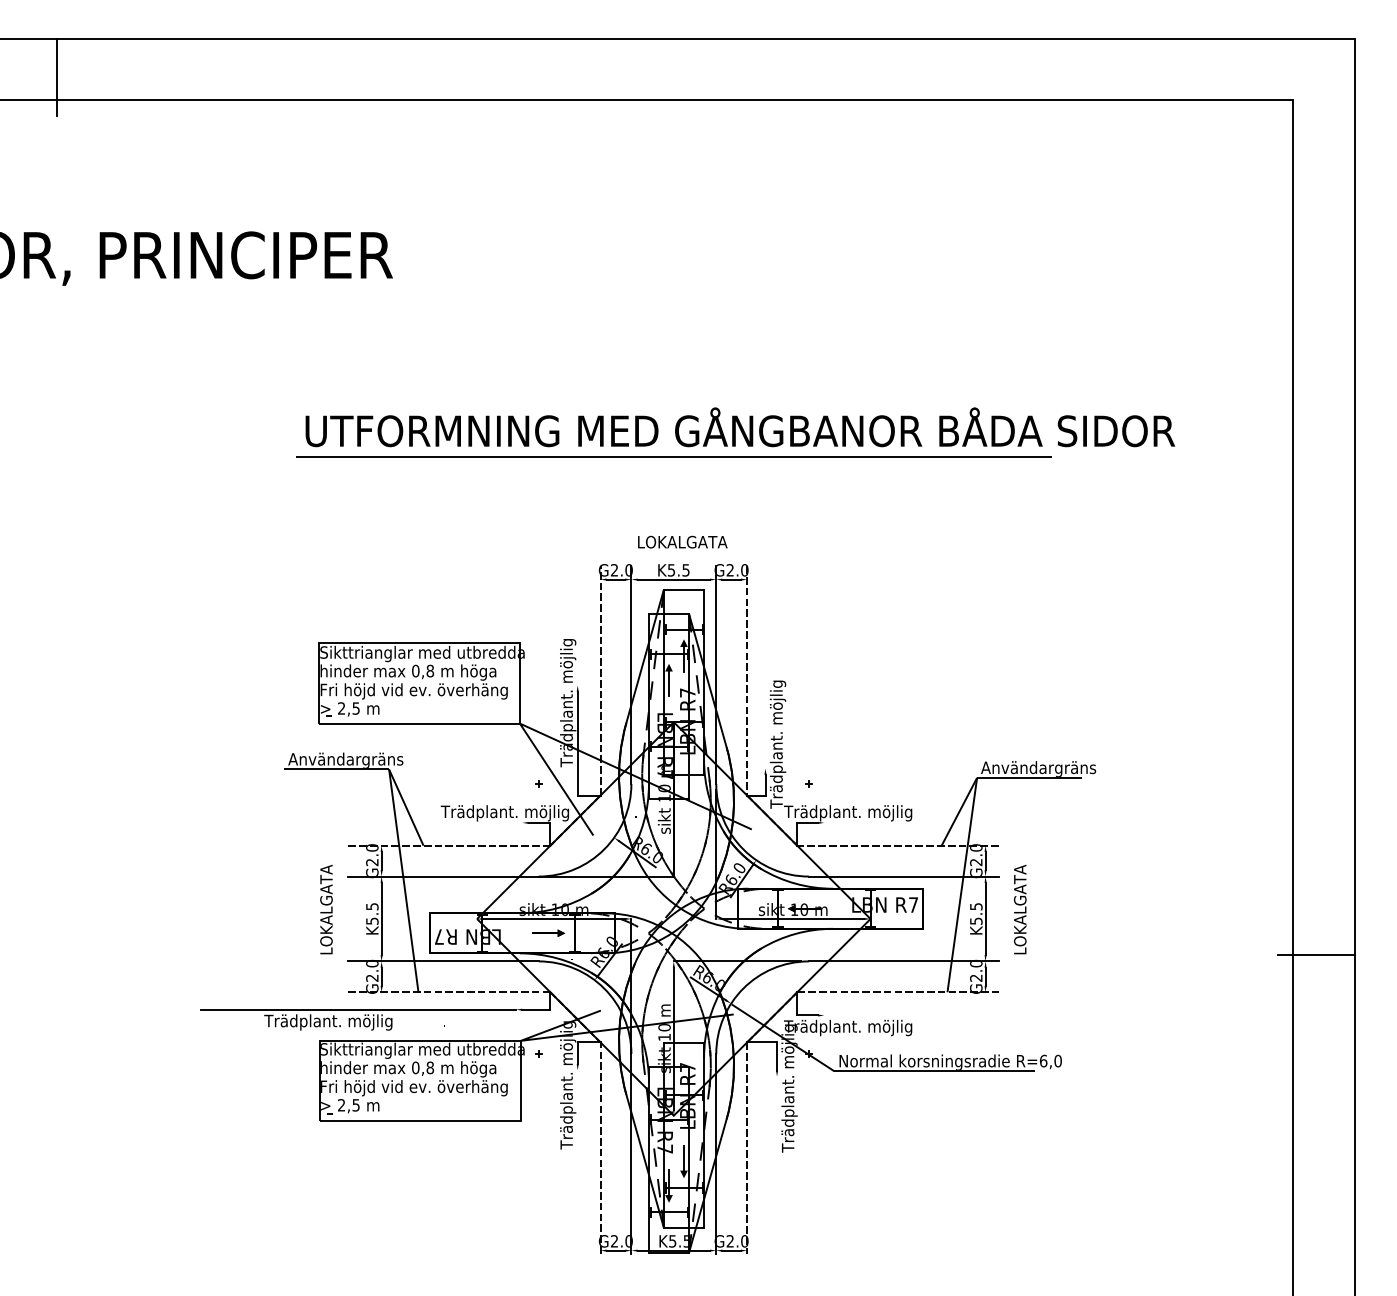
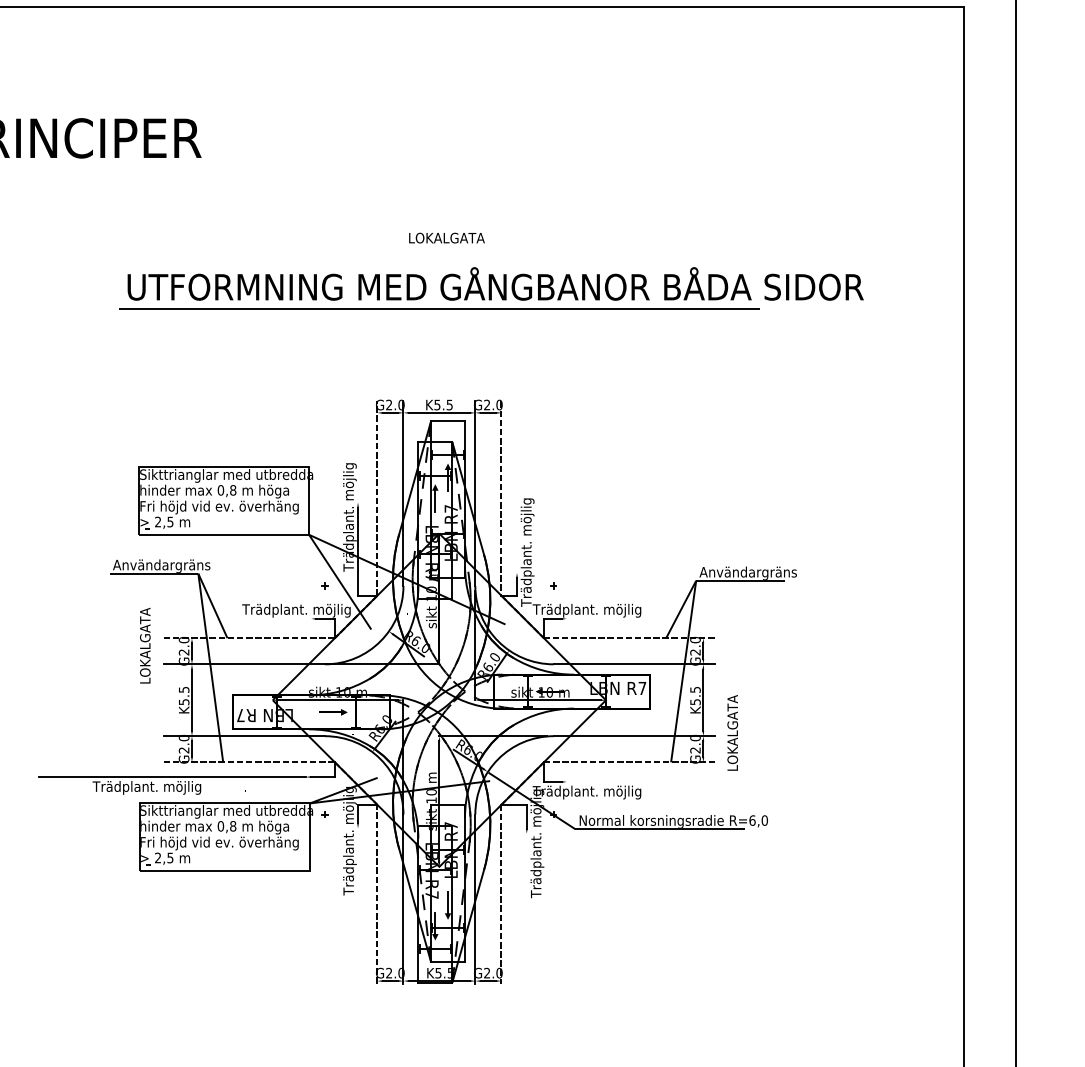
text: (682, 541) -> (446, 237), moved
text: (326, 909) -> (145, 645), moved
text: (1020, 909) -> (732, 732), moved
line: (1316, 955) -> (983, 731), removed

